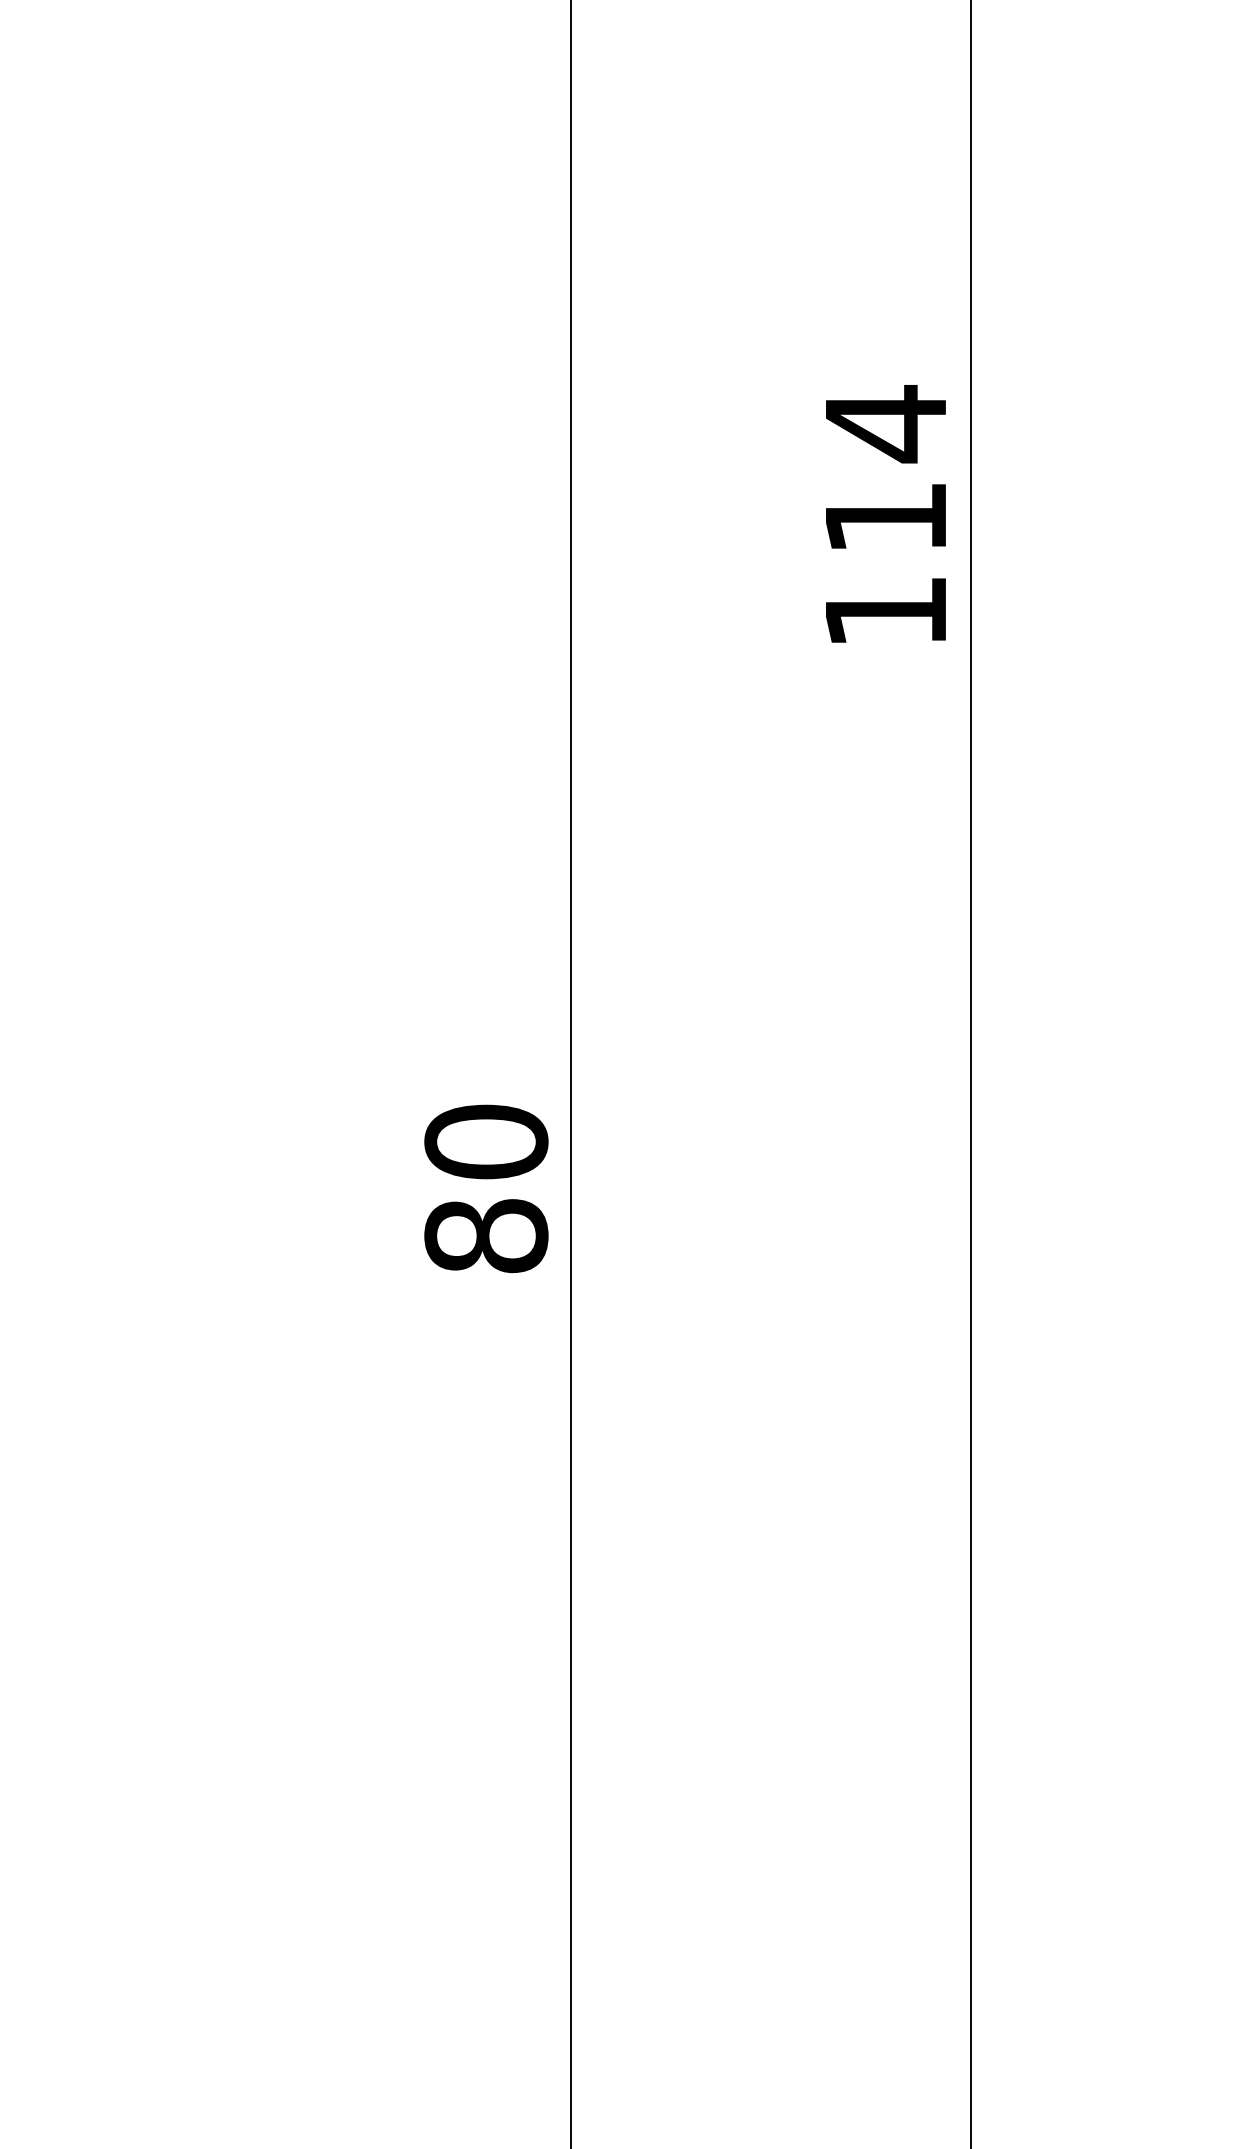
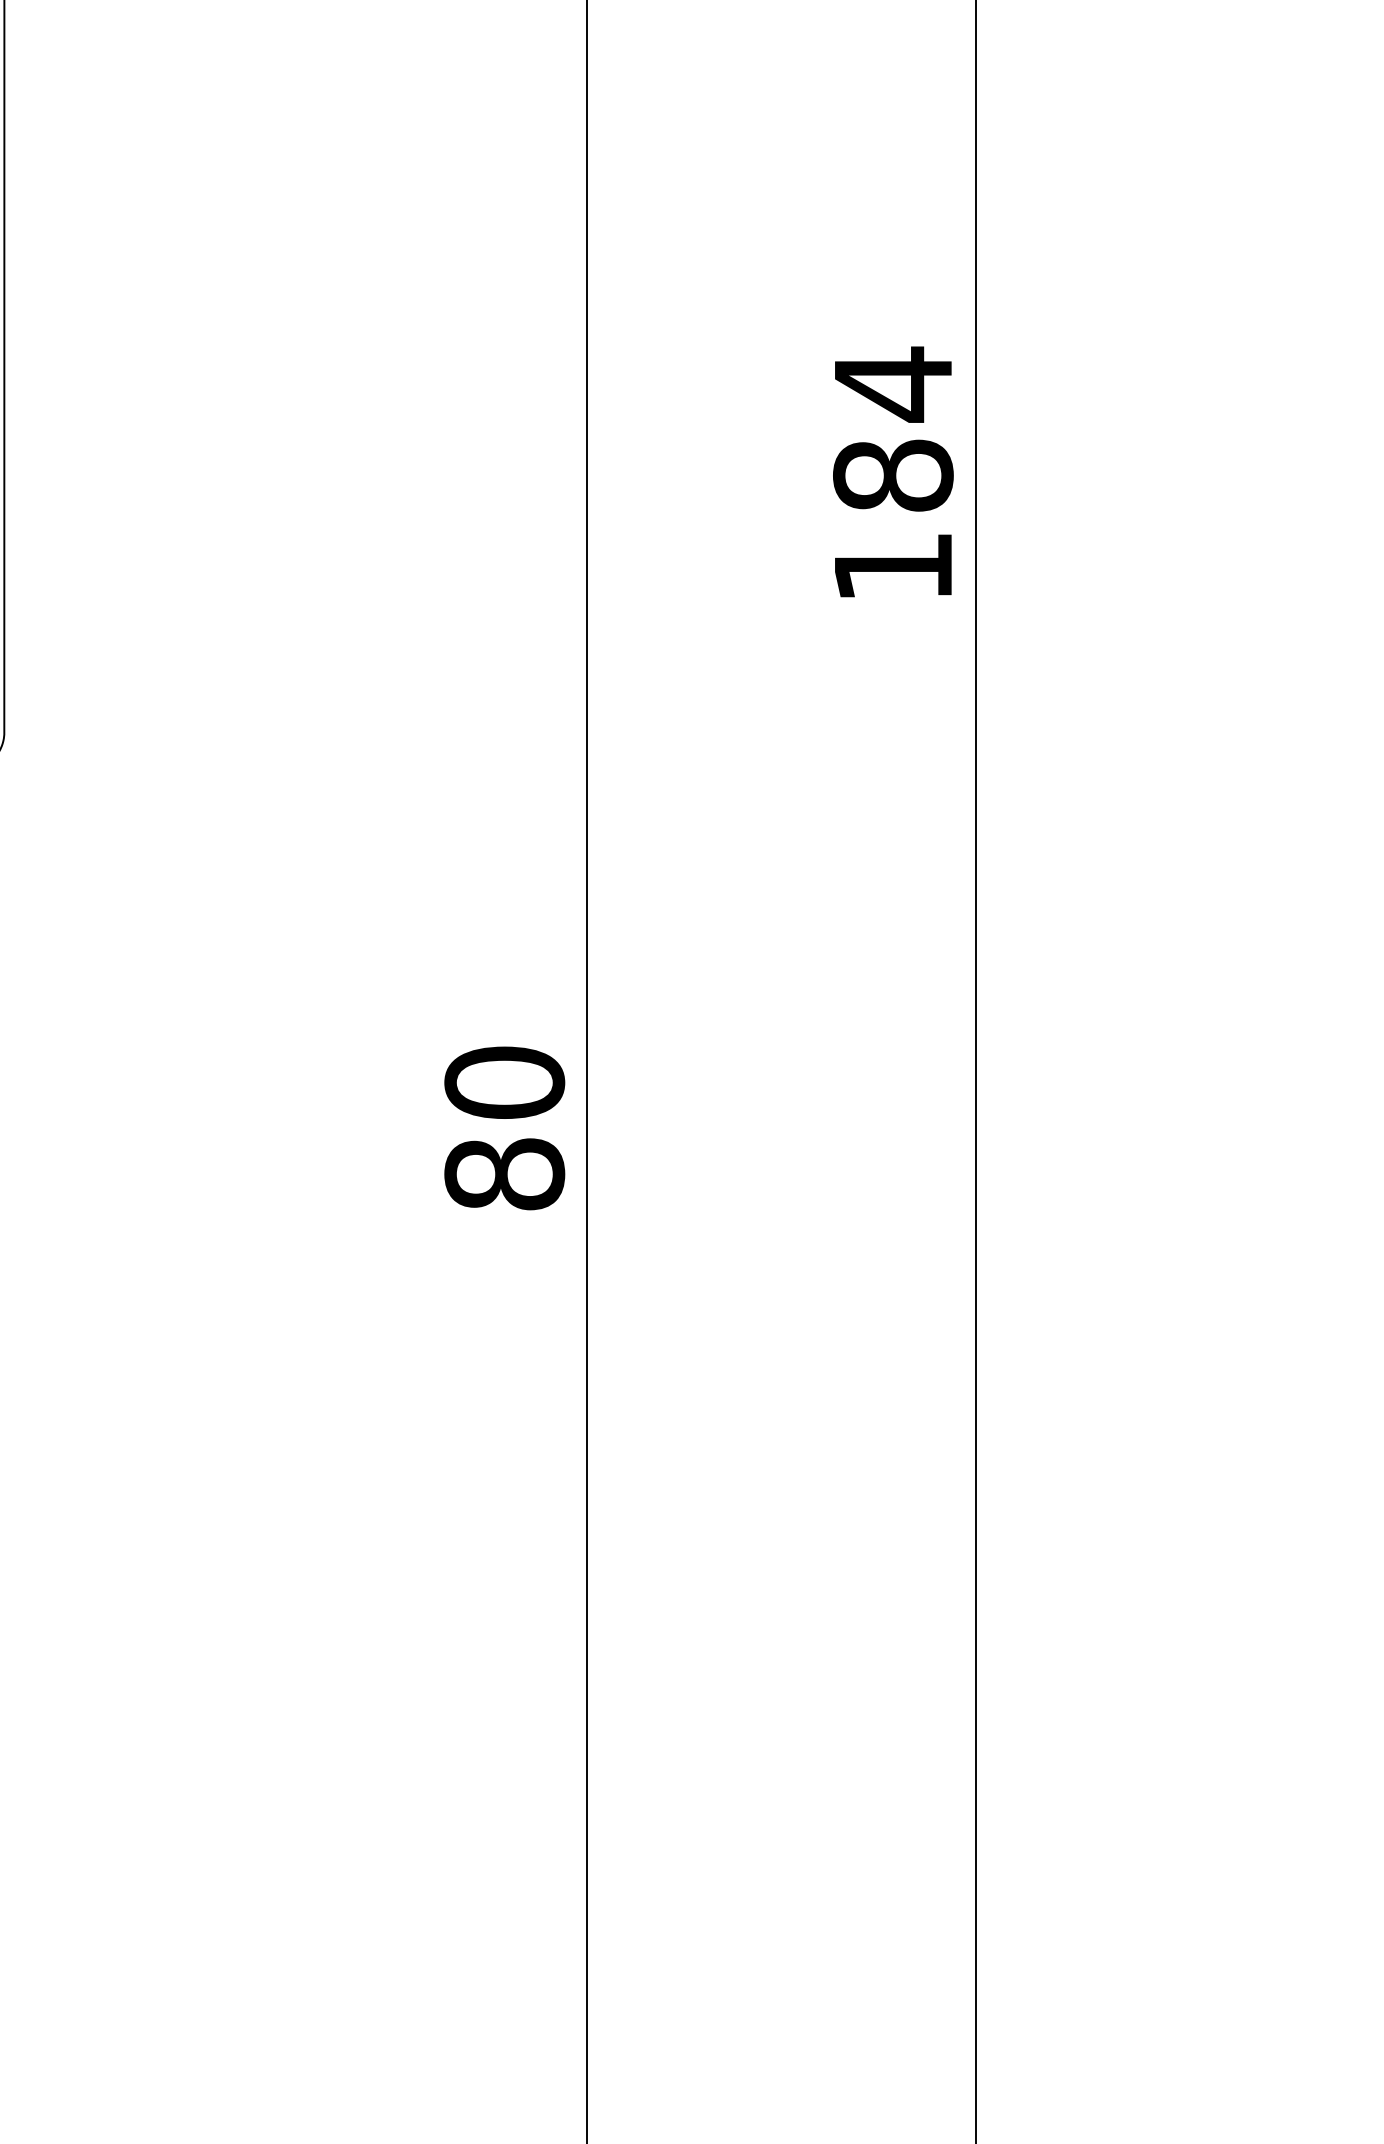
text: (886, 517) -> (893, 475), 114 -> 184

